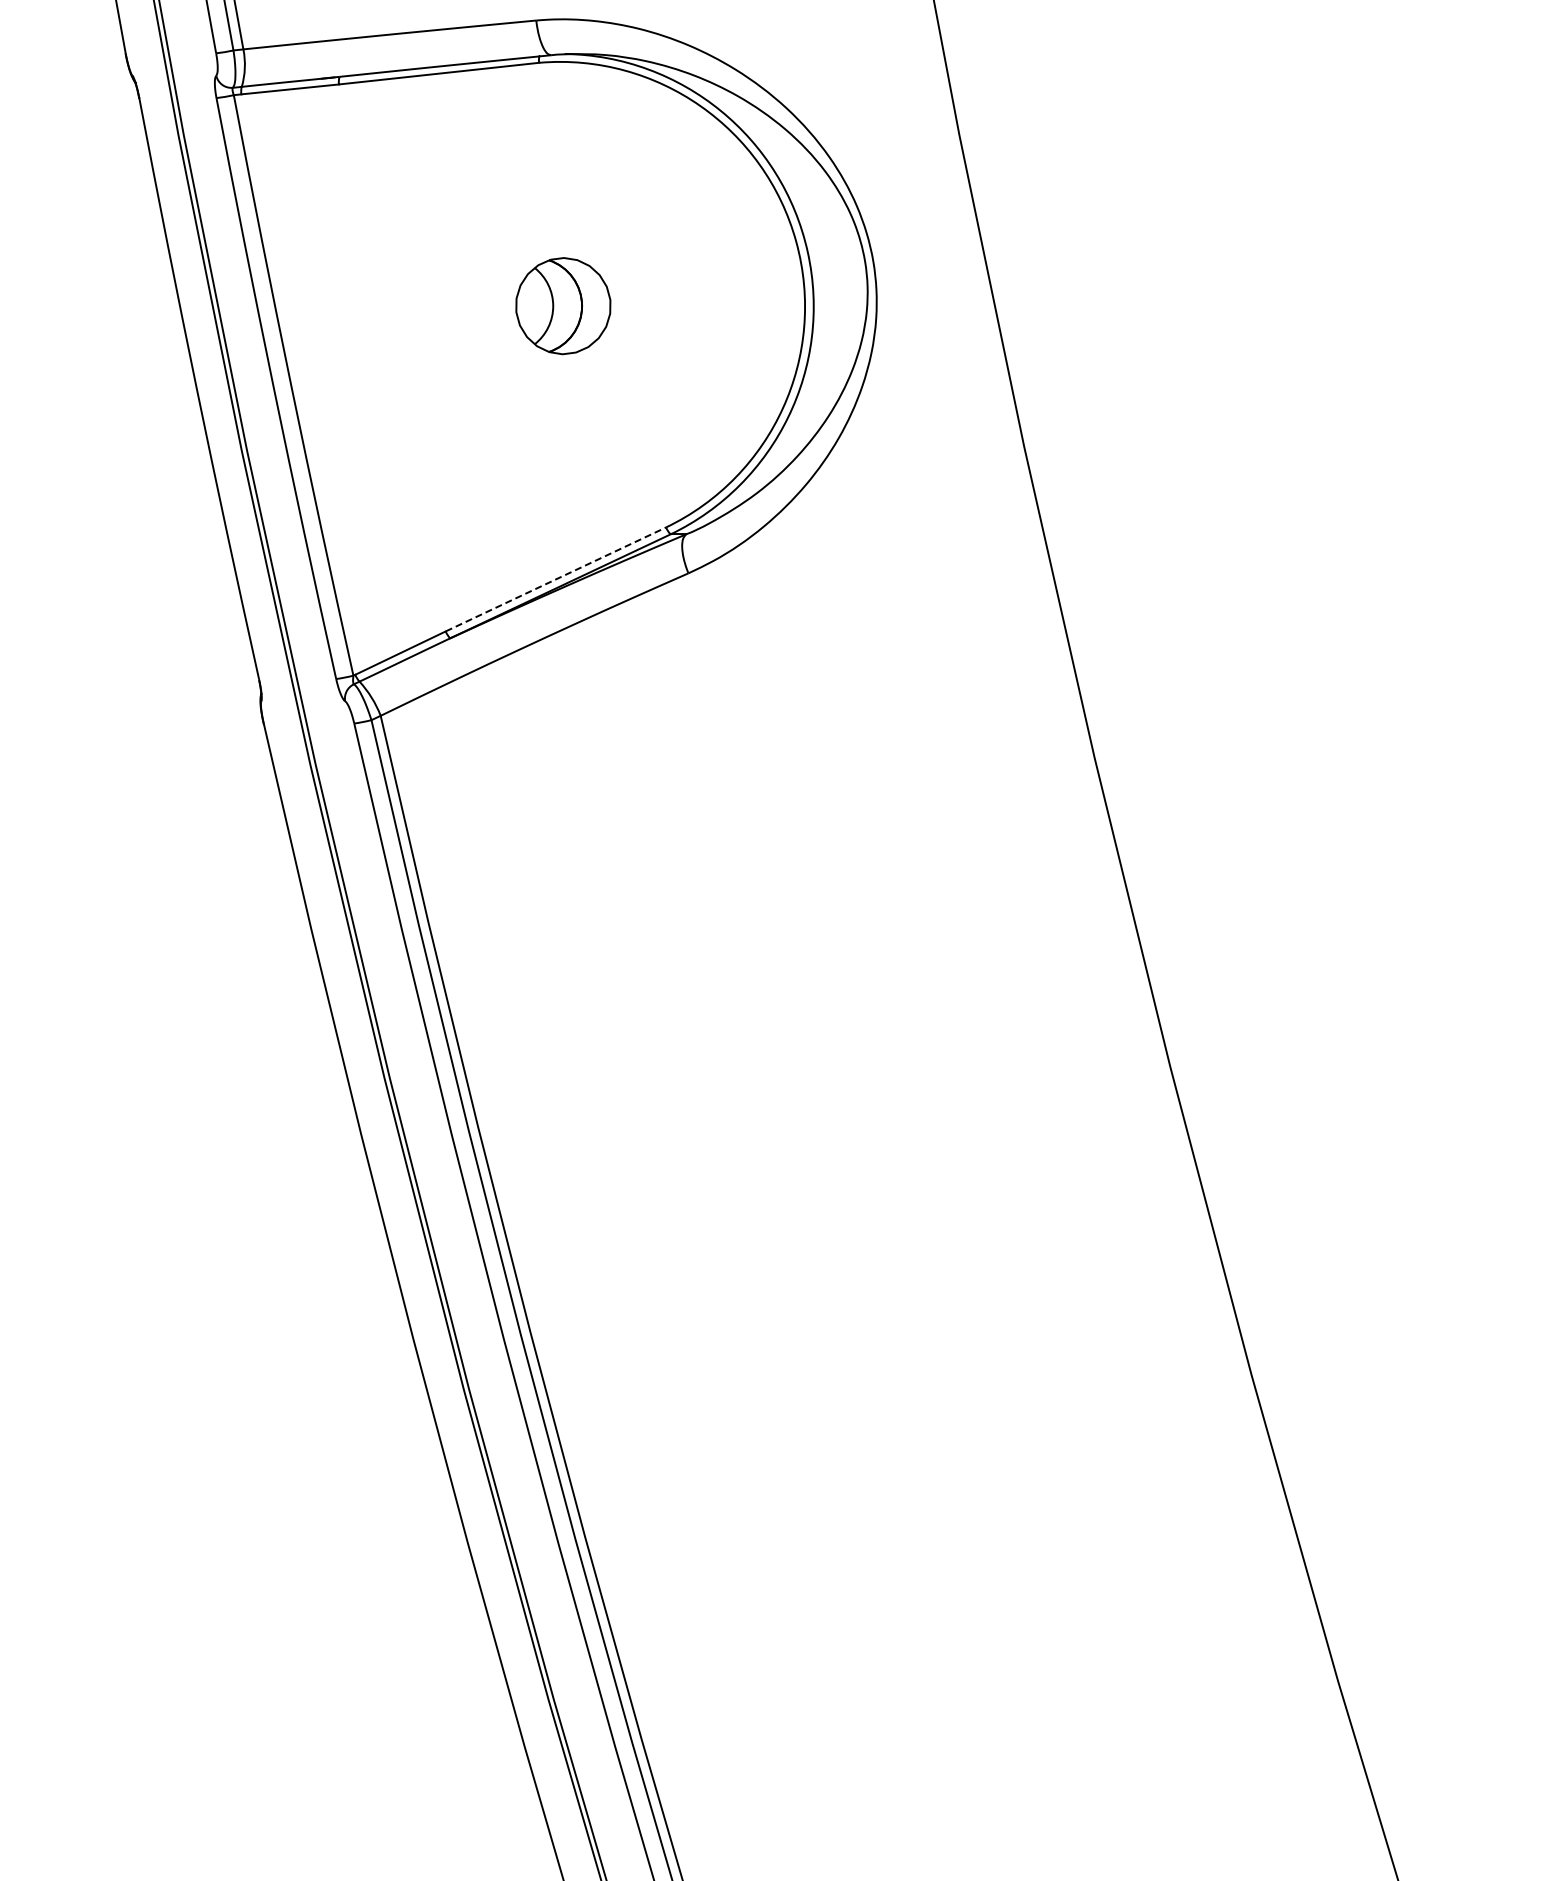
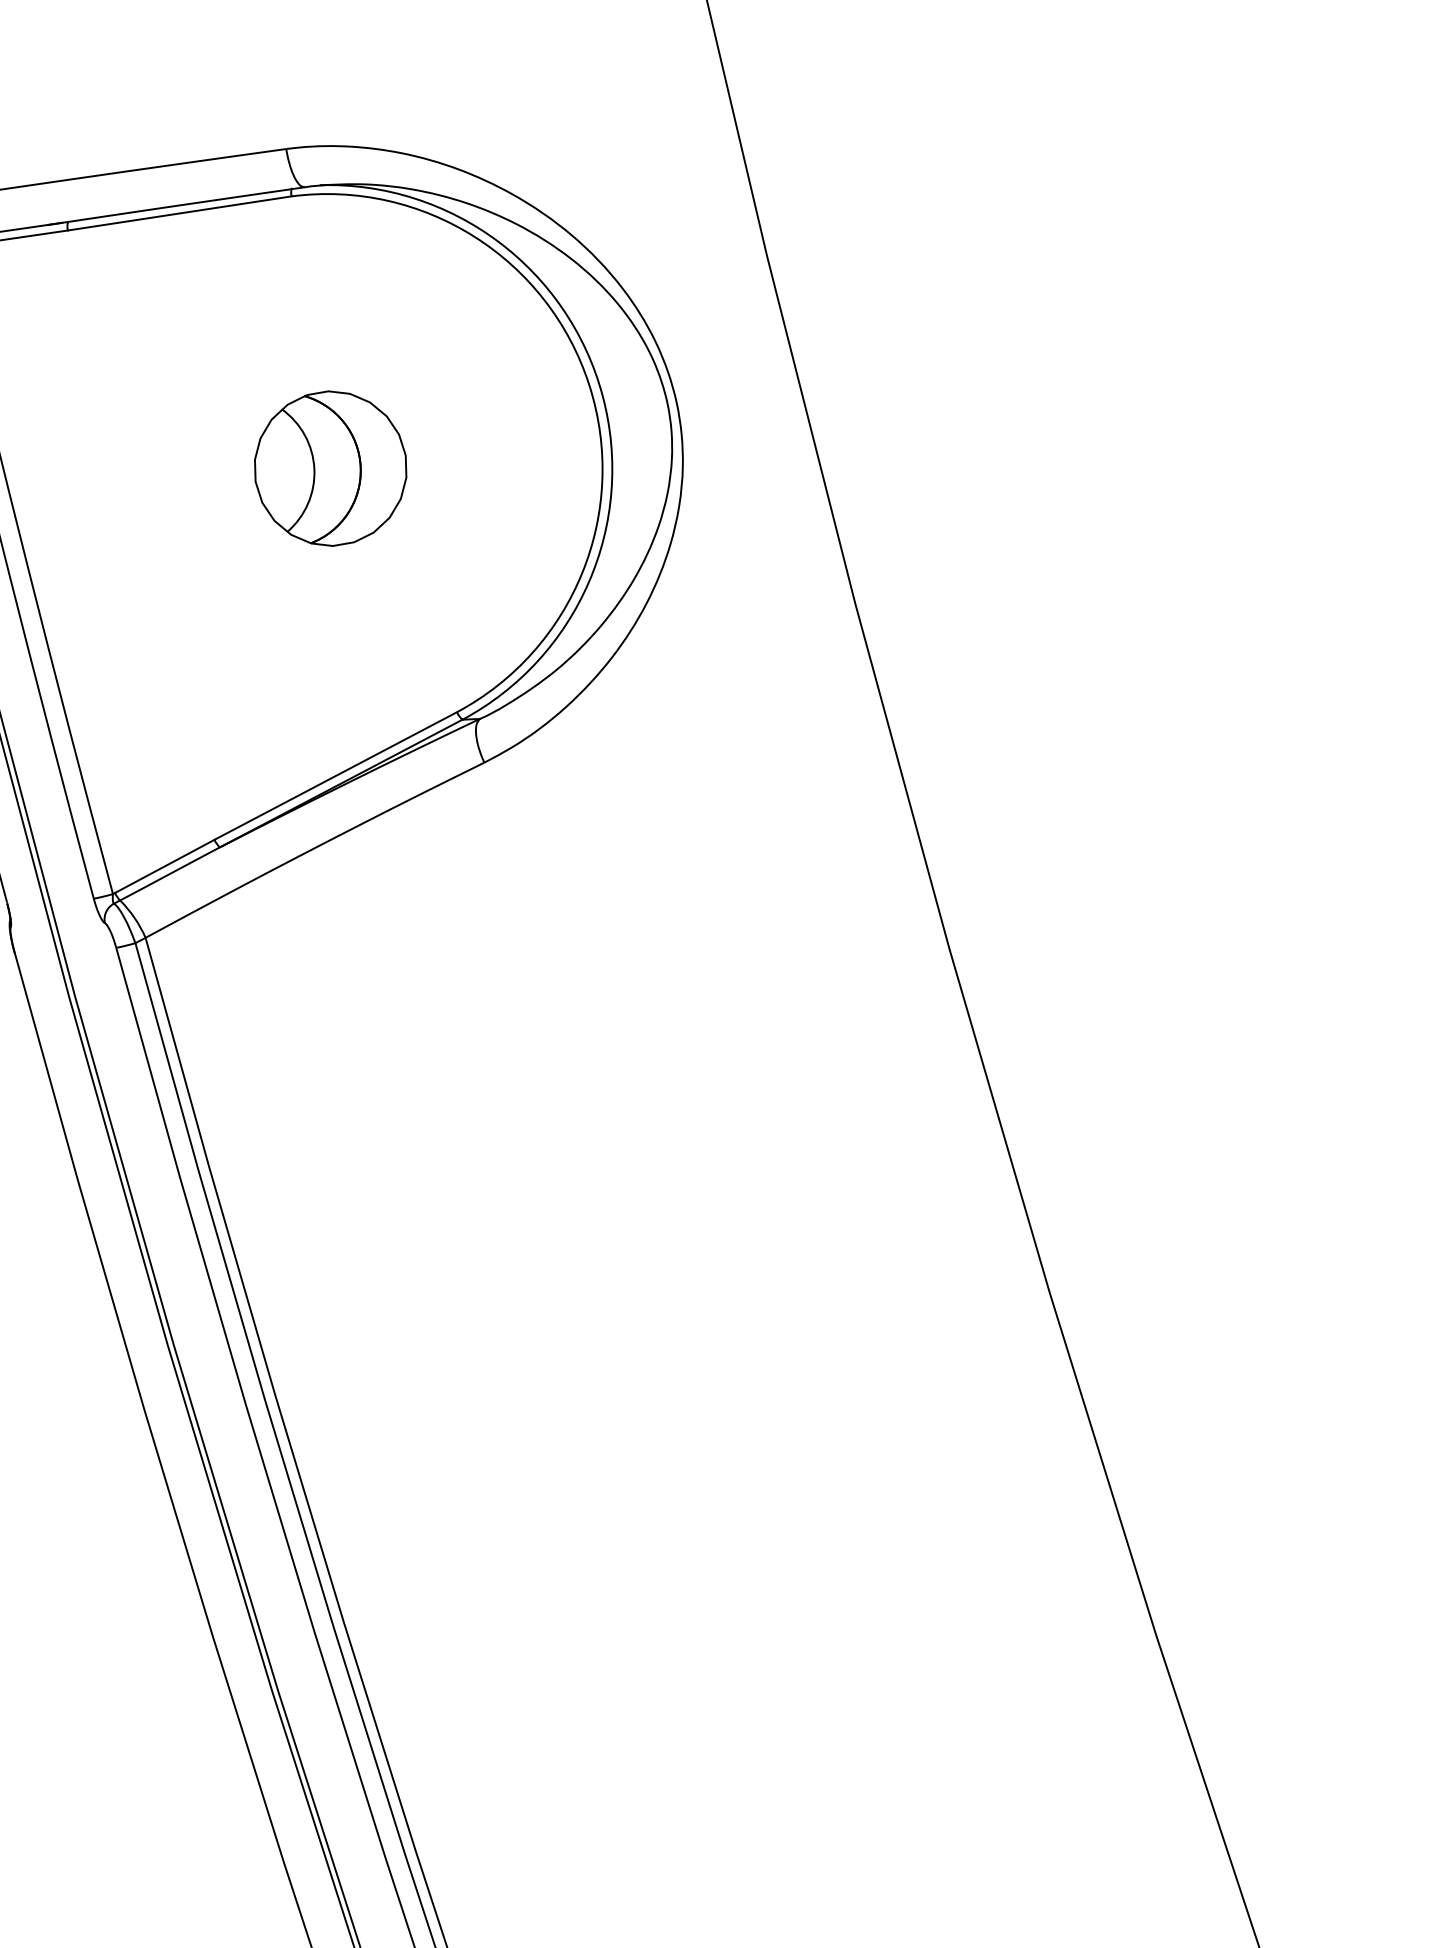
part: (563, 305) -> (330, 467), size x1.43
line: (556, 579) -> (336, 776), dashed -> solid

